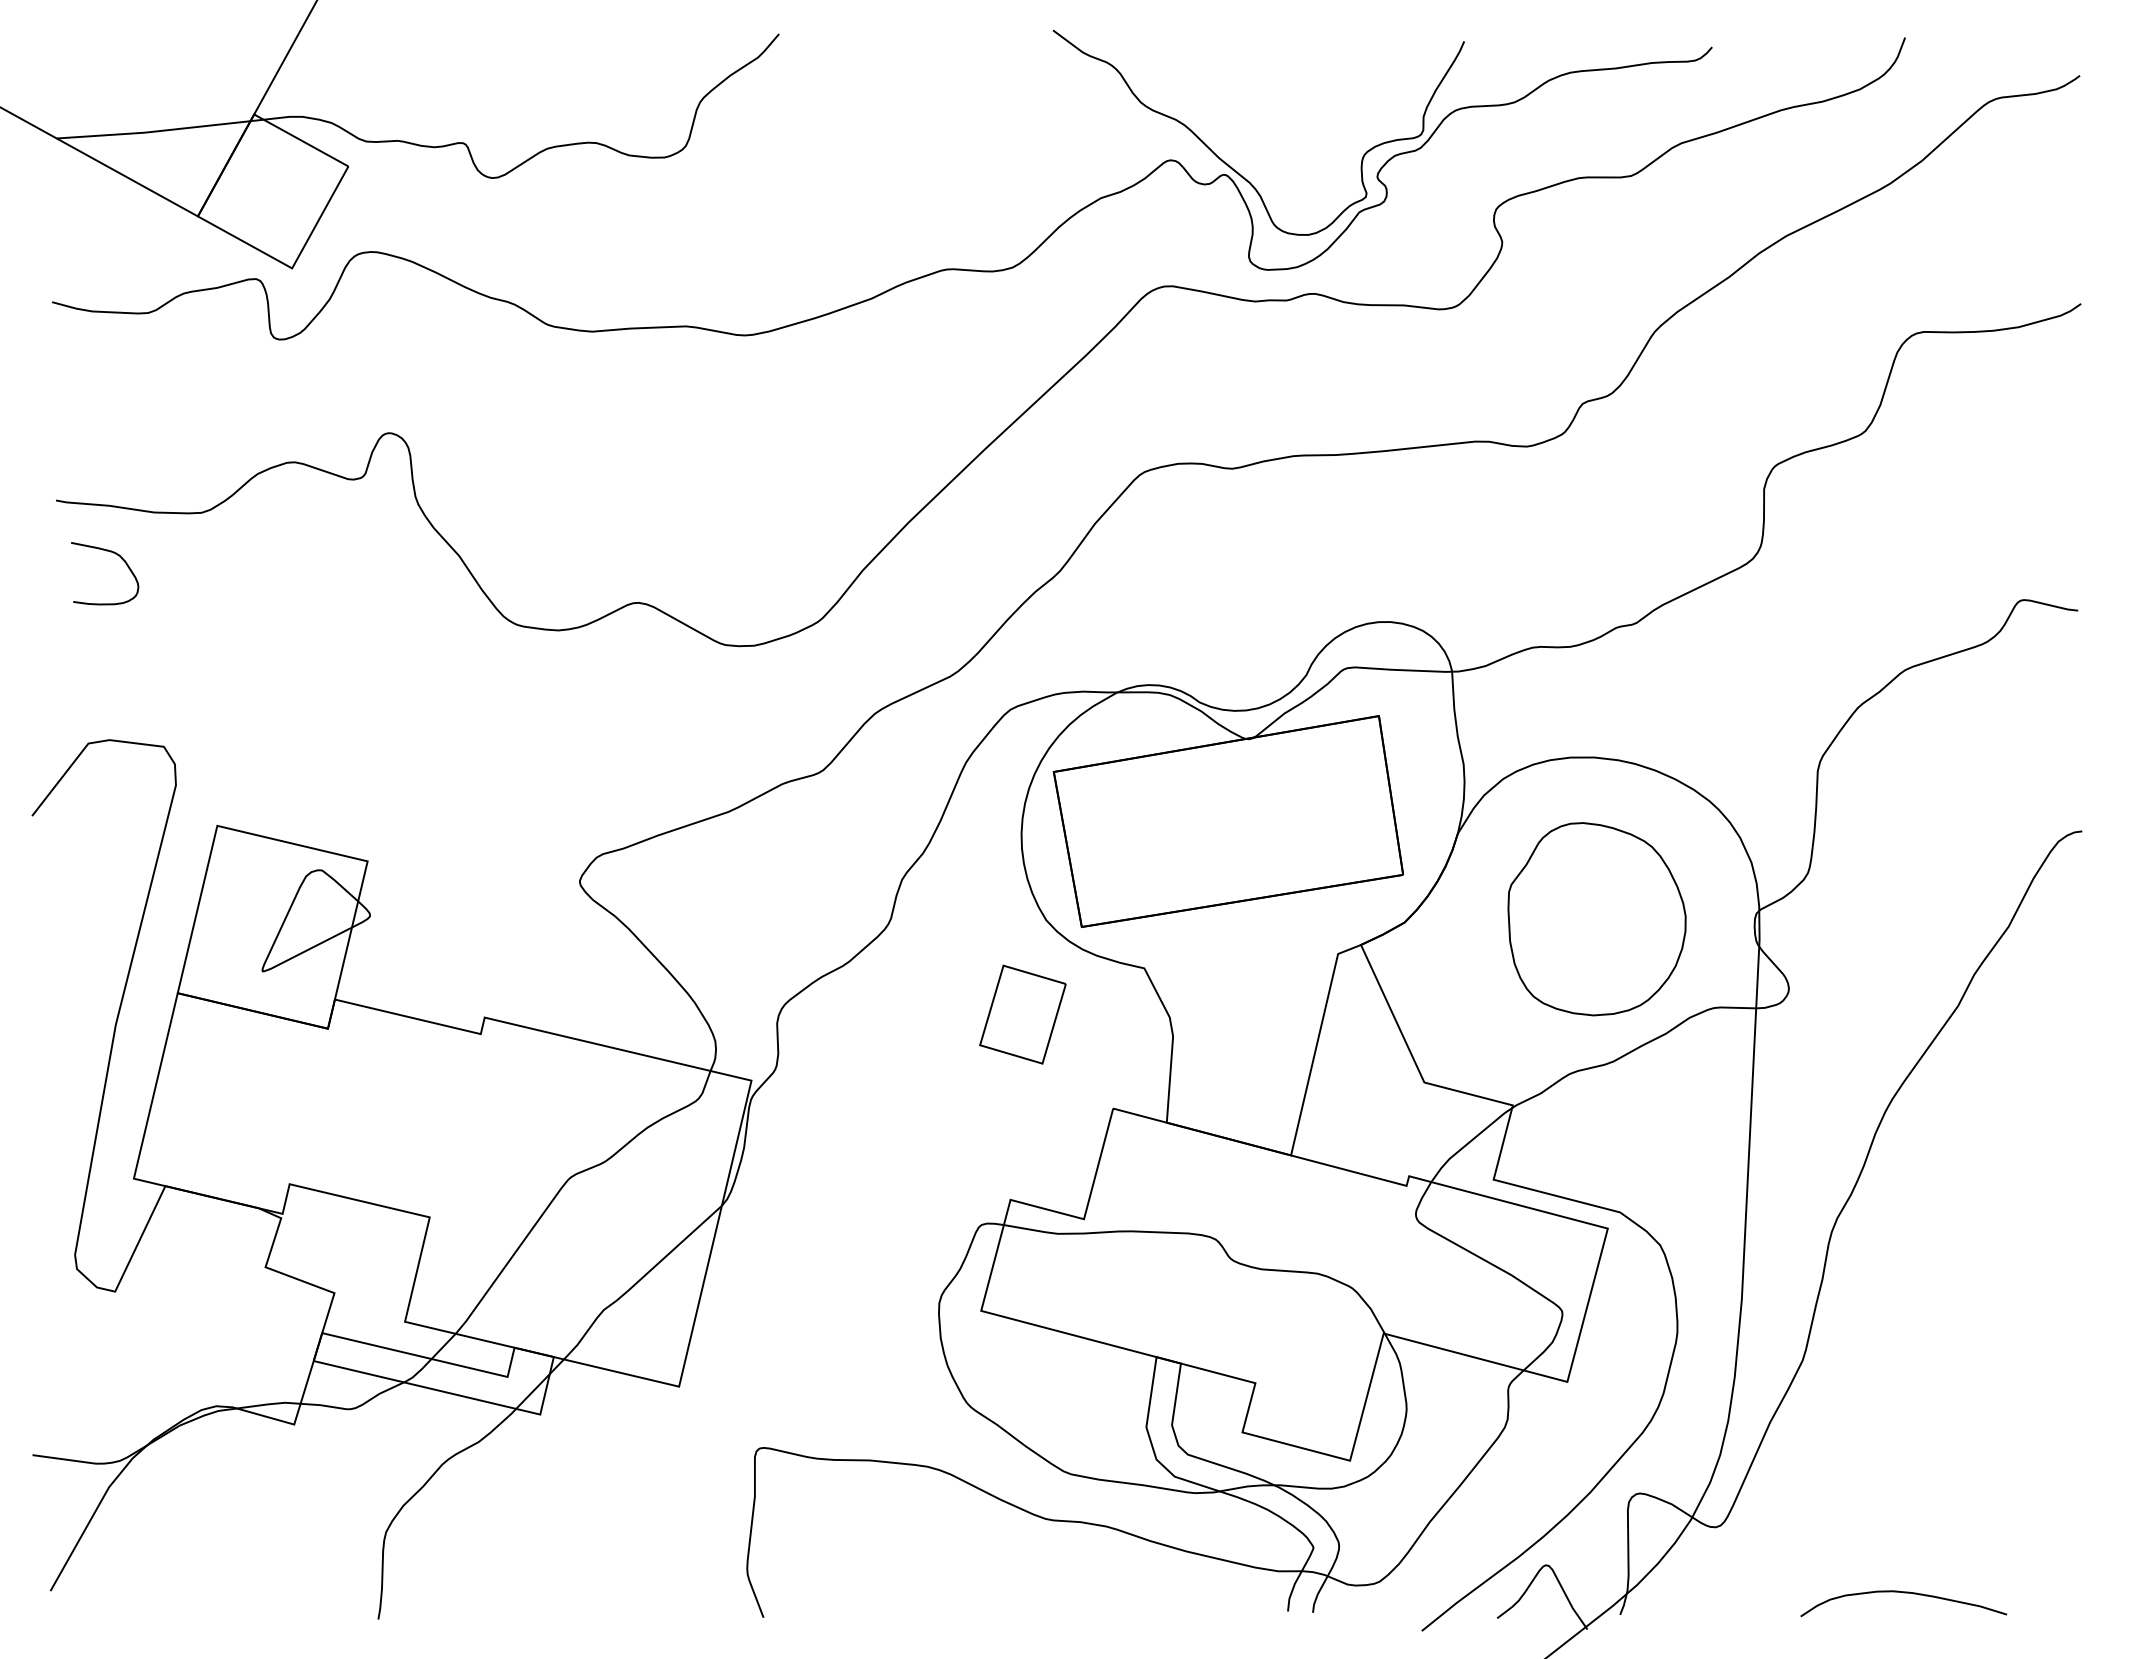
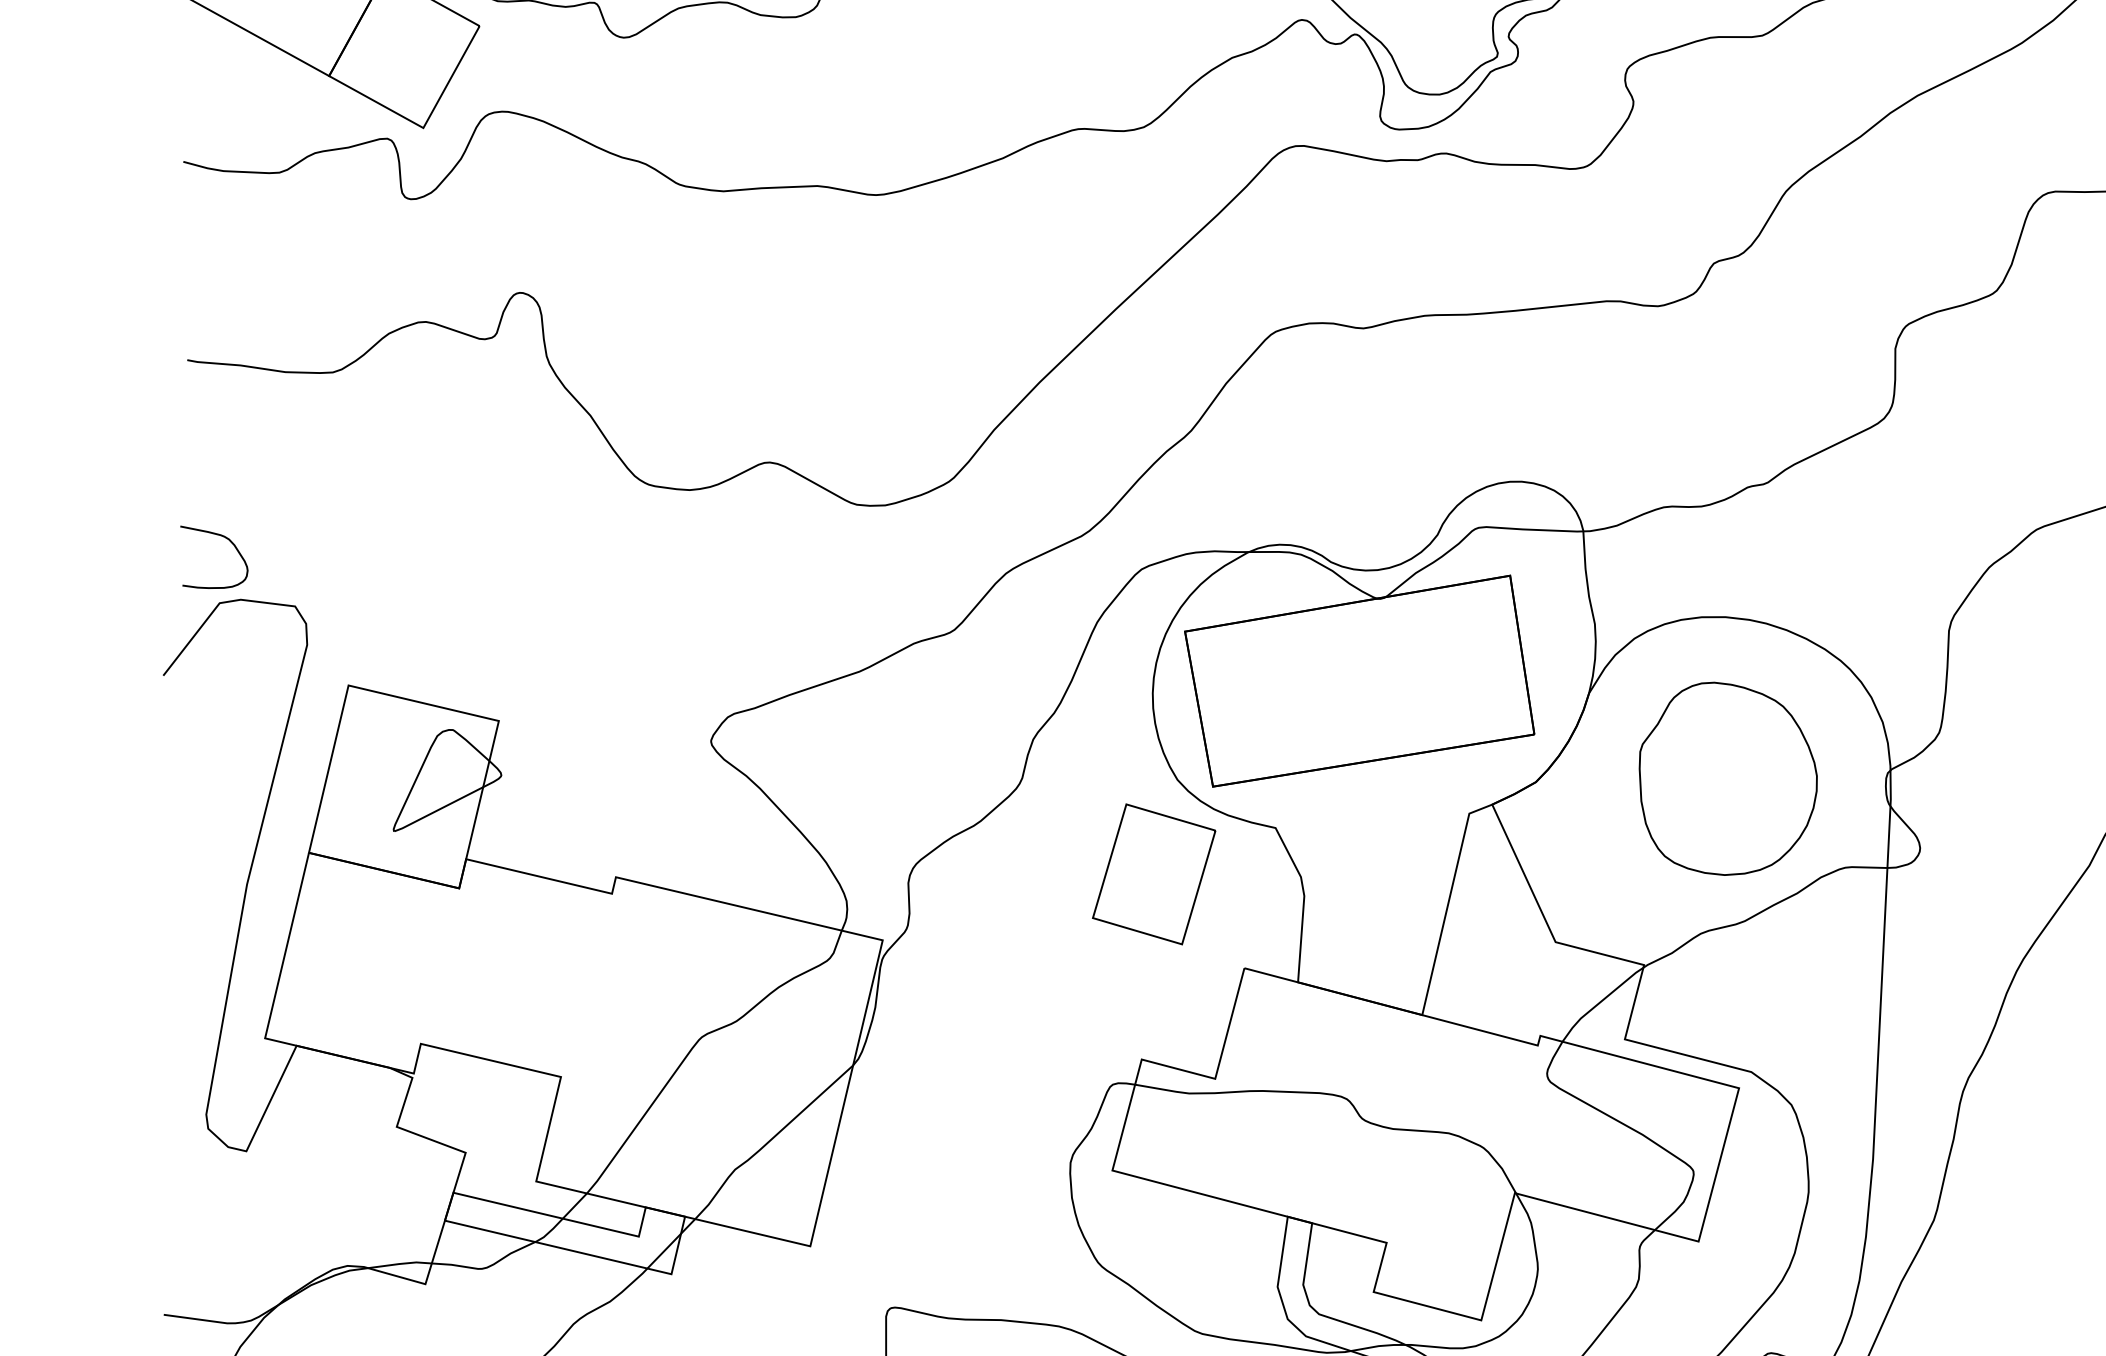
curve: (121, 559) -> (230, 543), moved
part: (1022, 1014) -> (1153, 874), size x1.43

